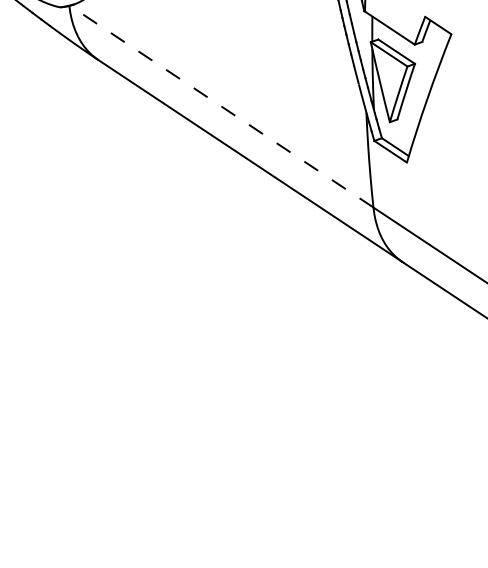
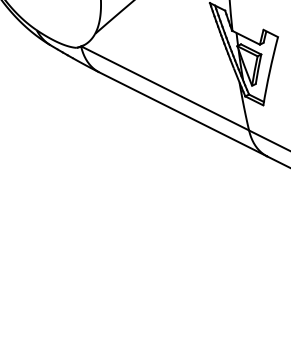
line: (222, 106) -> (165, 88), dashed -> solid

